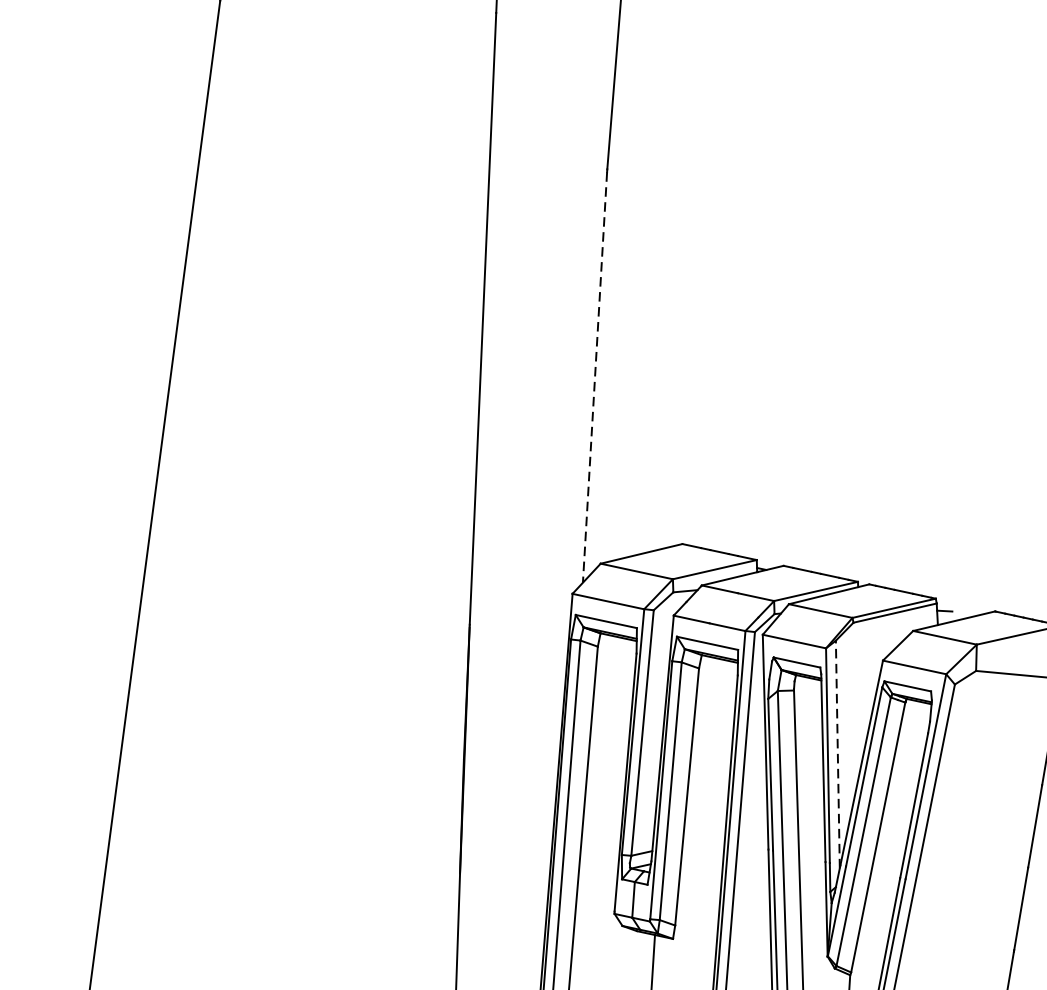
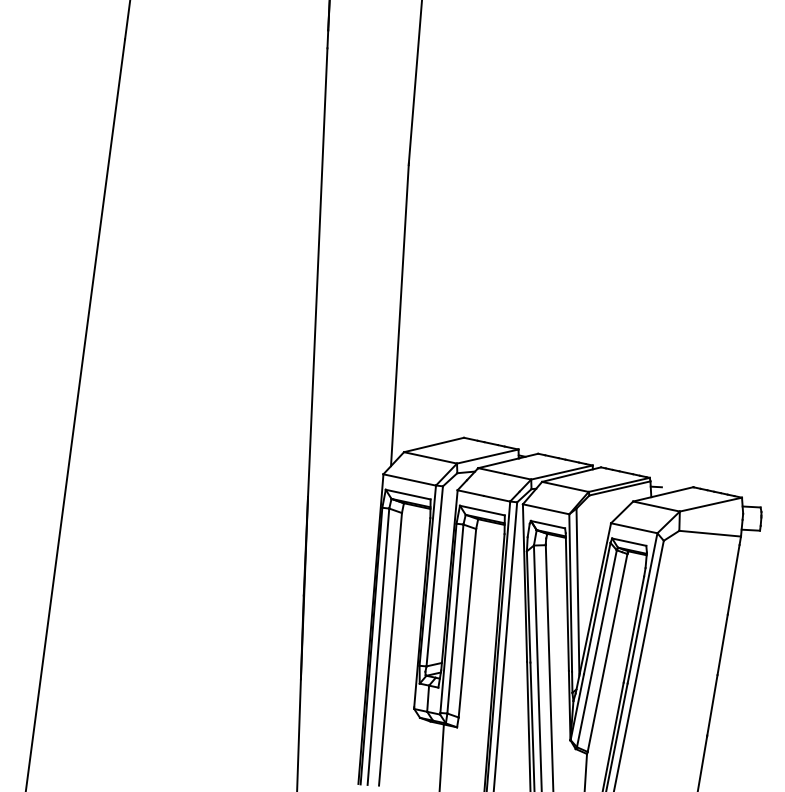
line: (594, 377) -> (399, 315), dashed -> solid
line: (837, 755) -> (577, 592), dashed -> solid

